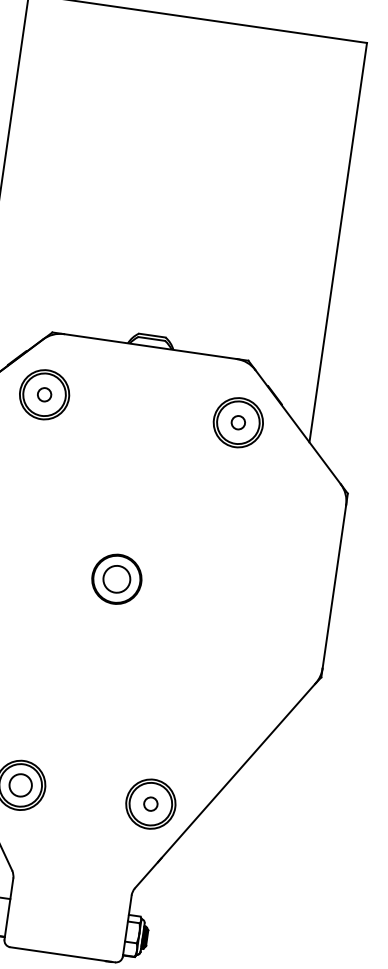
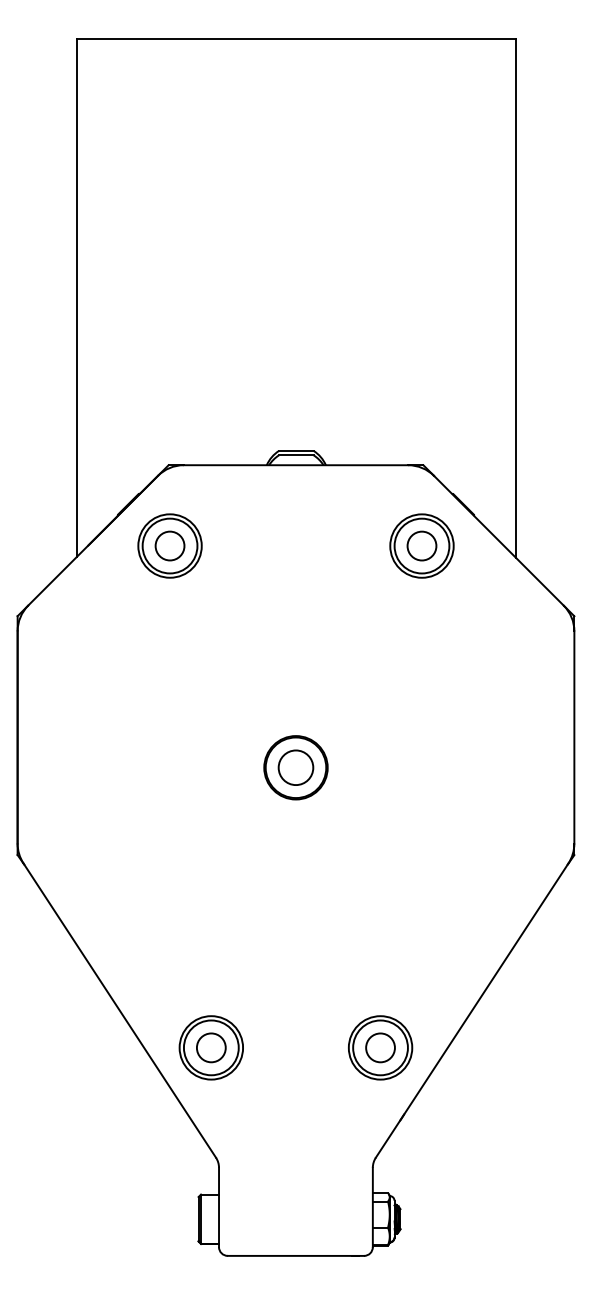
circle: (44, 394) -> (169, 545), size x1.67
circle: (238, 422) -> (421, 545), size x1.67
circle: (150, 803) -> (380, 1047), size x1.67

